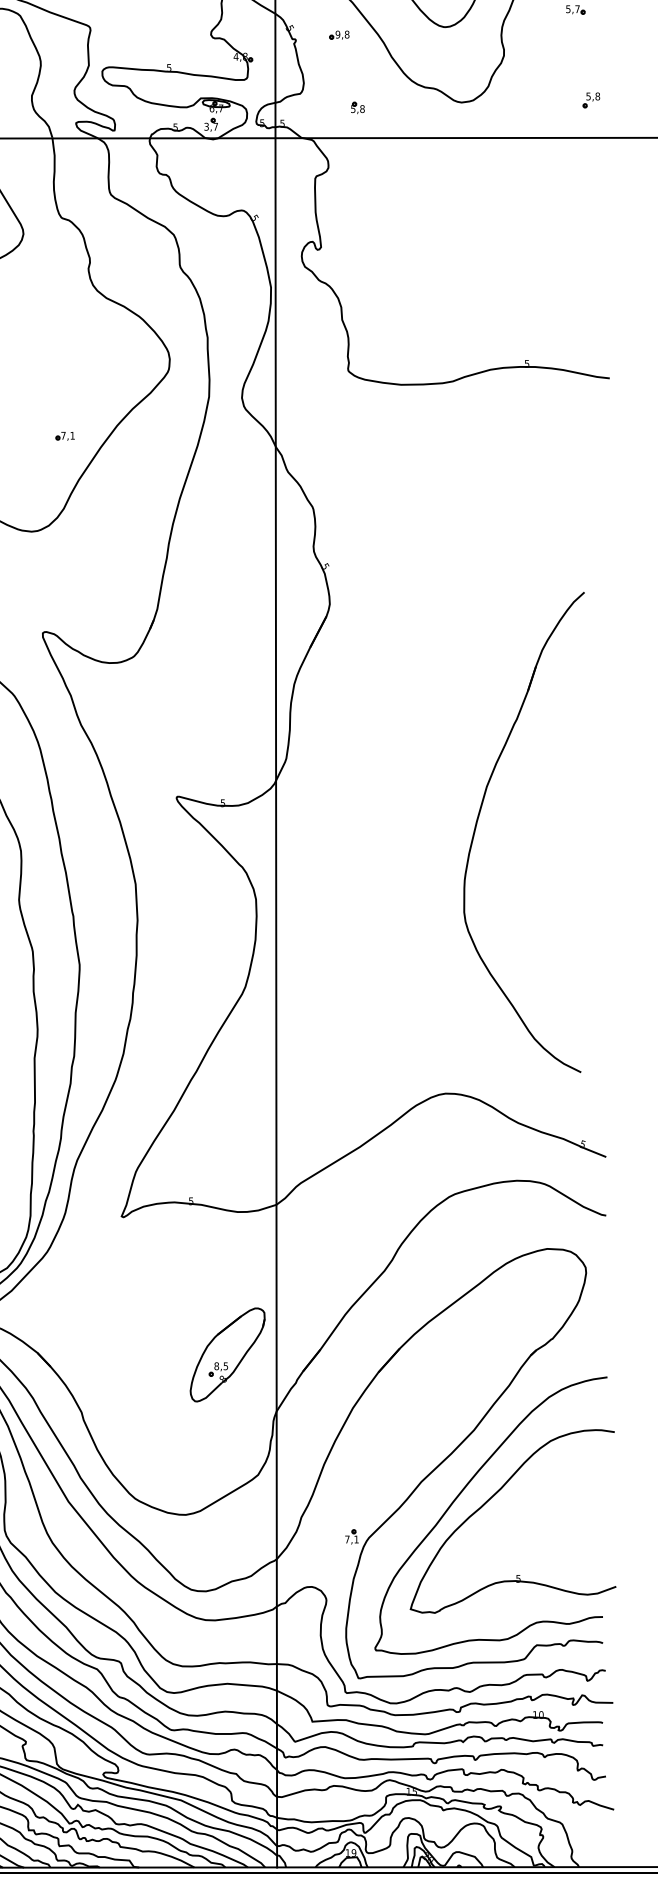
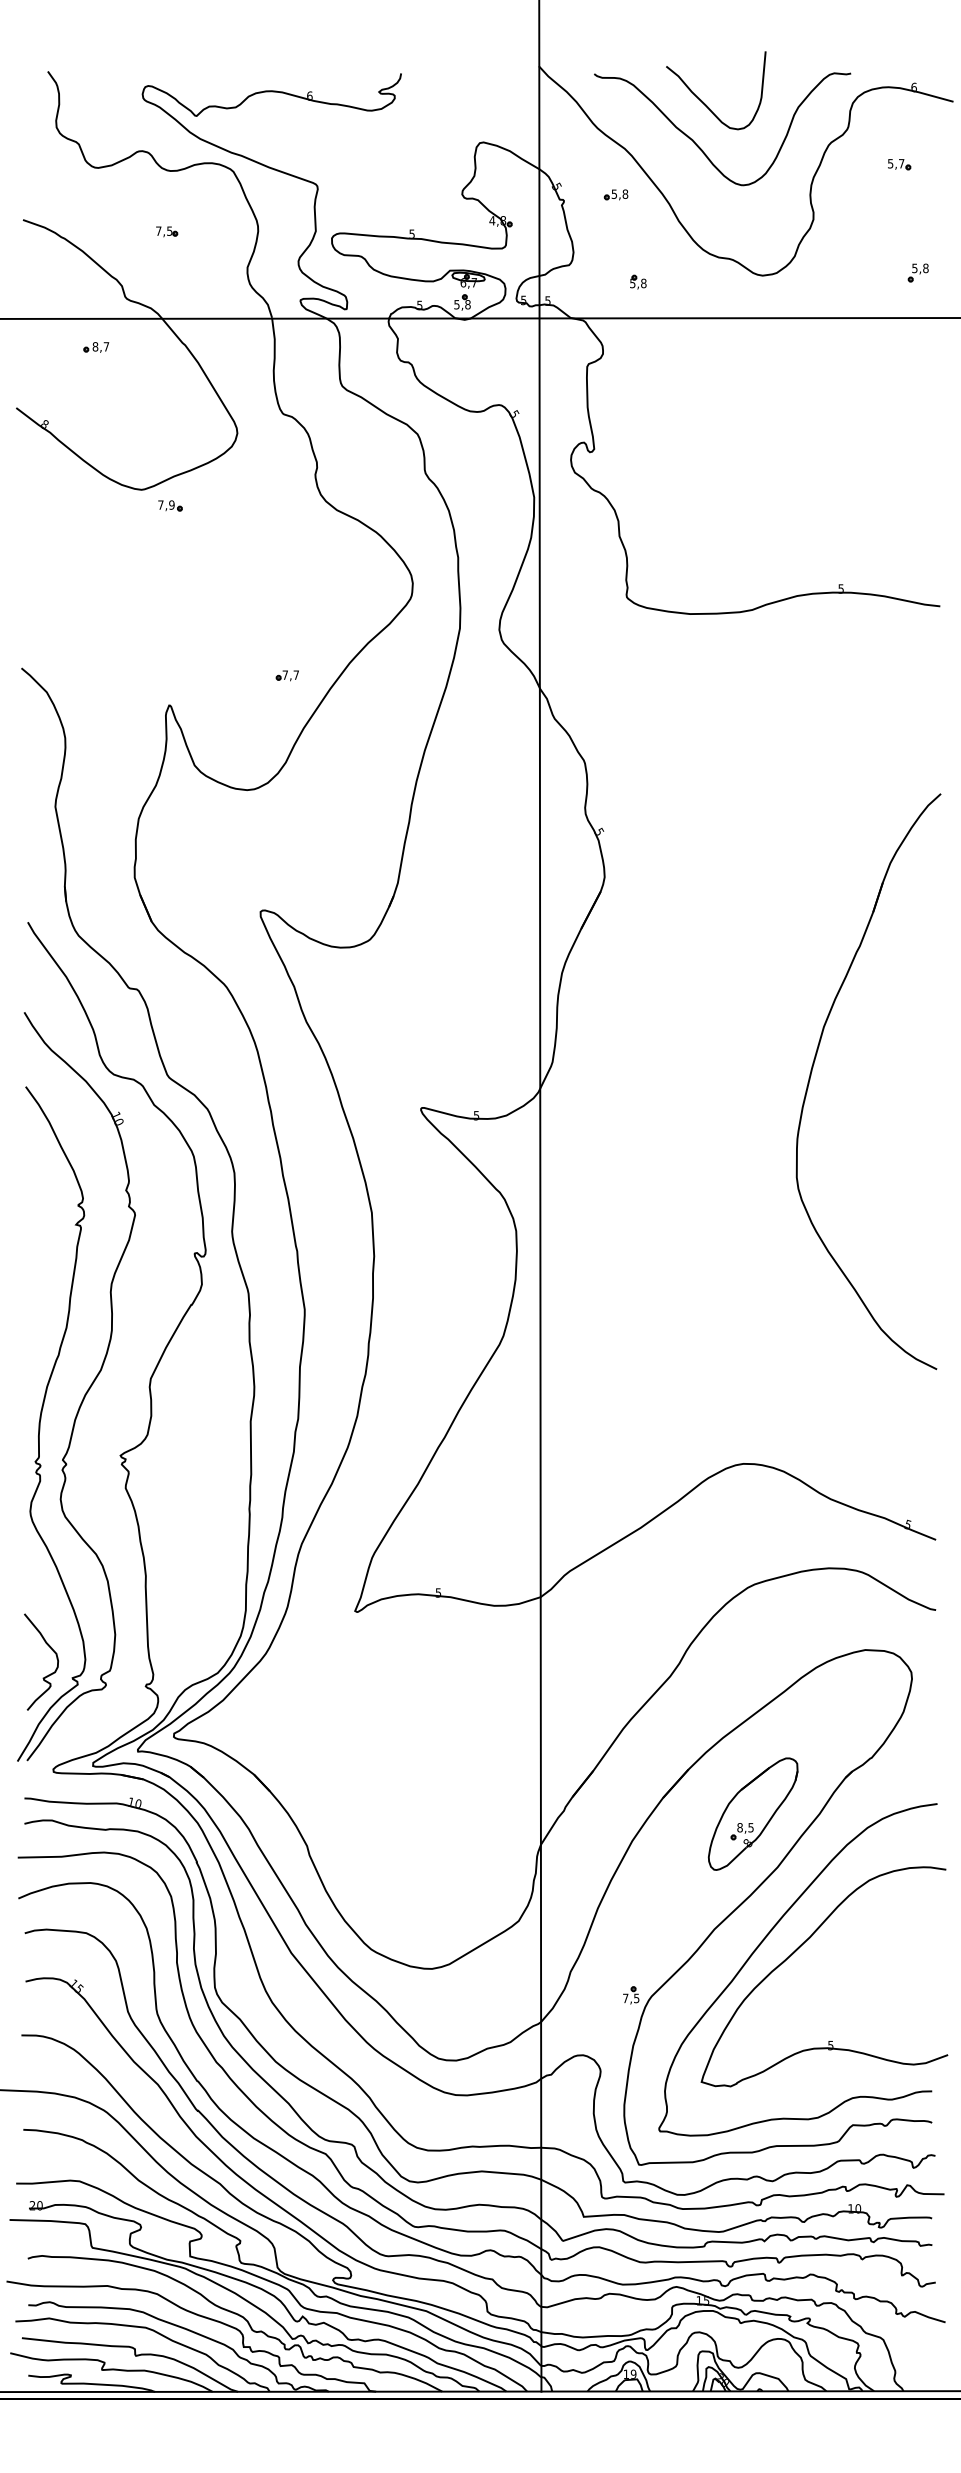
text: (338, 34) -> (614, 193), 9,8 -> 5,8
text: (211, 126) -> (462, 304), 3,7 -> 5,8
text: (71, 435) -> (295, 674), 7,1 -> 7,7
part: (478, 818) -> (814, 1064), moved
part: (227, 1354) -> (752, 1813), moved
text: (356, 1539) -> (636, 1998), 7,1 -> 7,5

